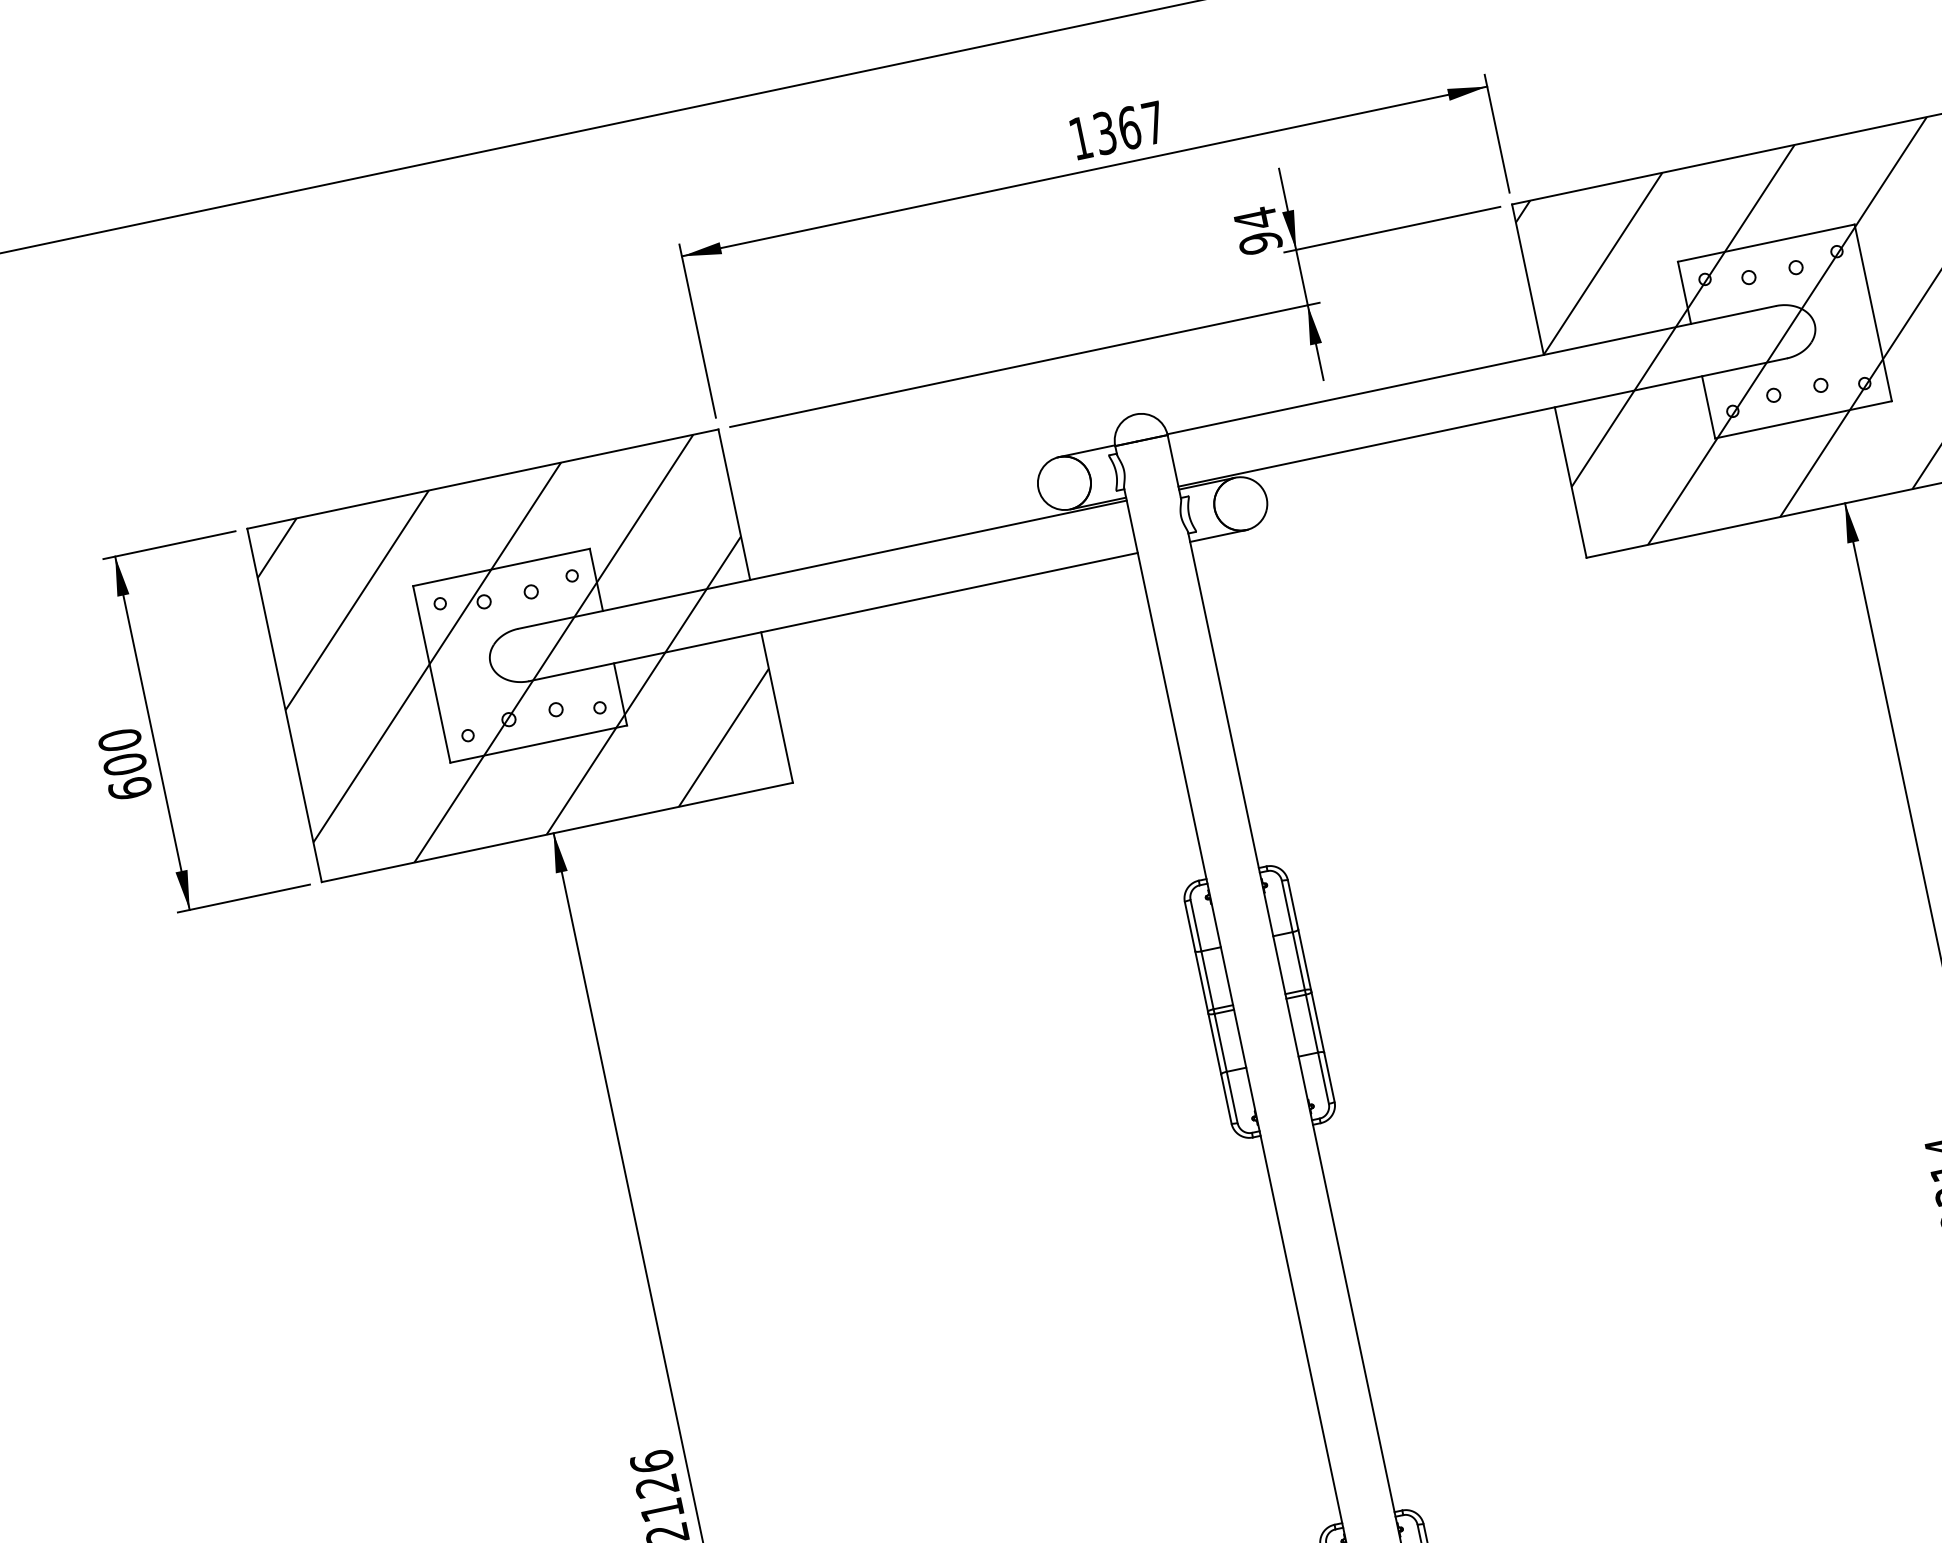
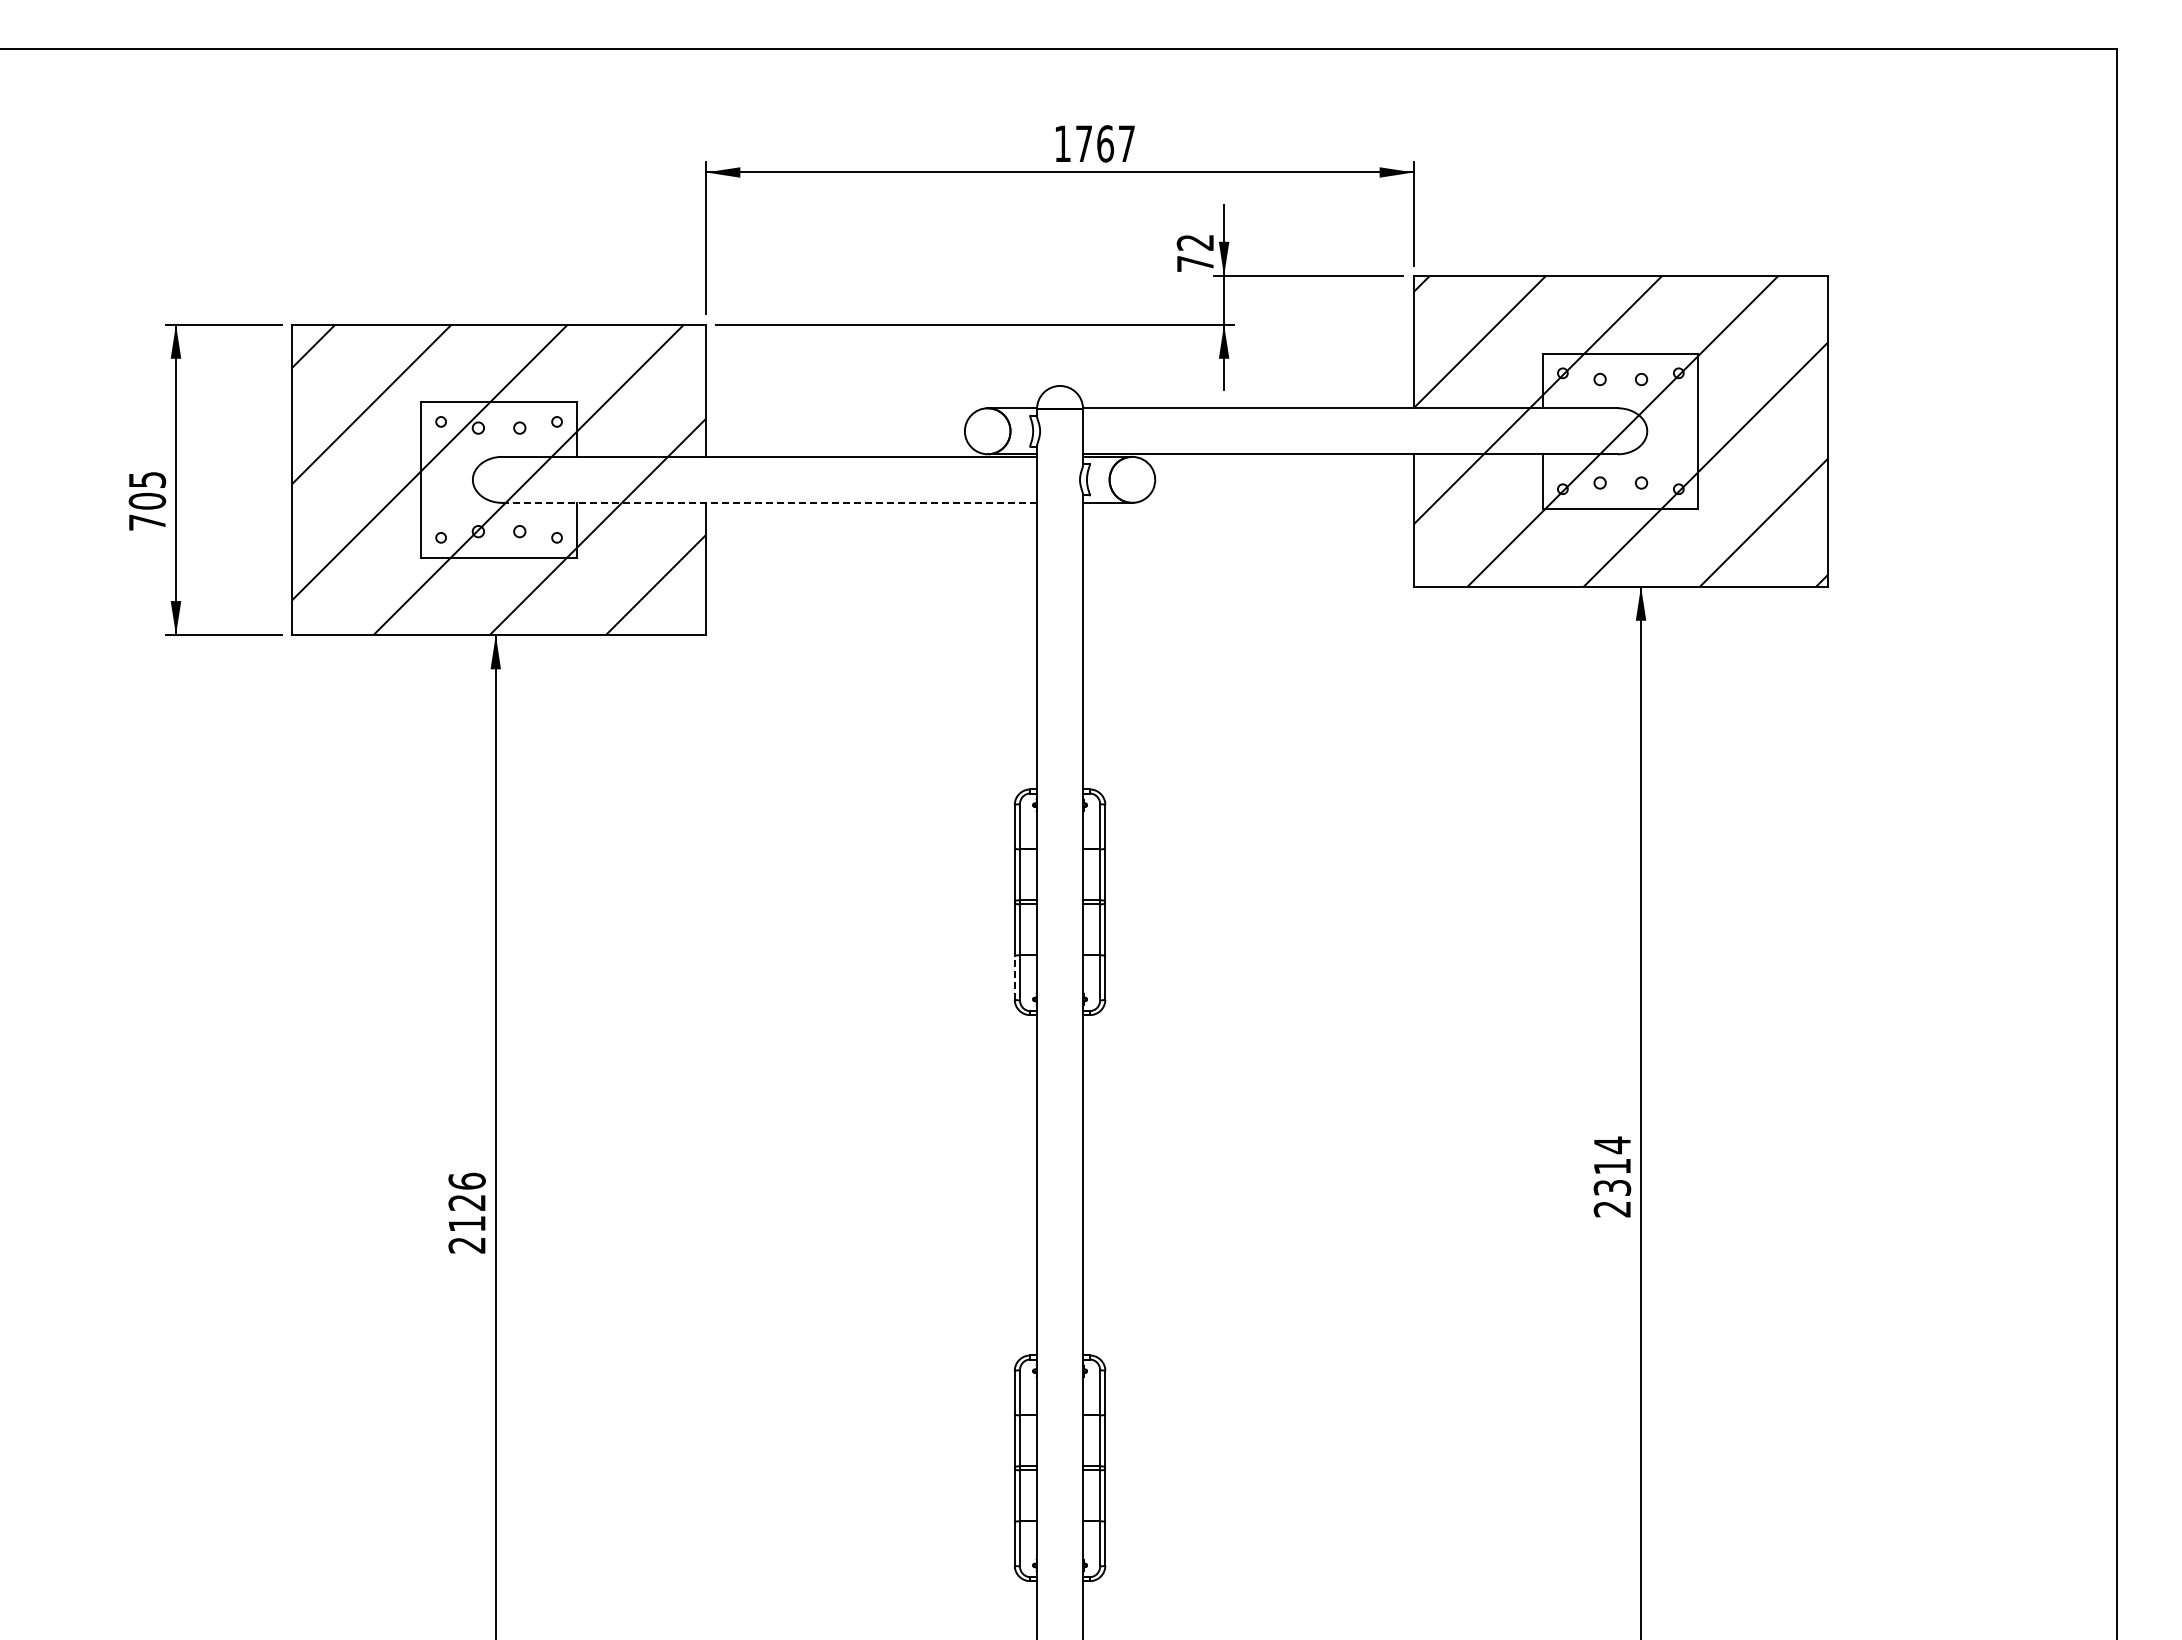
text: (1105, 132) -> (1084, 143), 1367 -> 1767
text: (1258, 230) -> (1195, 252), 94 -> 72
line: (834, 616) -> (770, 502), solid -> dashed
text: (124, 763) -> (147, 500), 600 -> 705
line: (1225, 1098) -> (1014, 977), solid -> dashed

